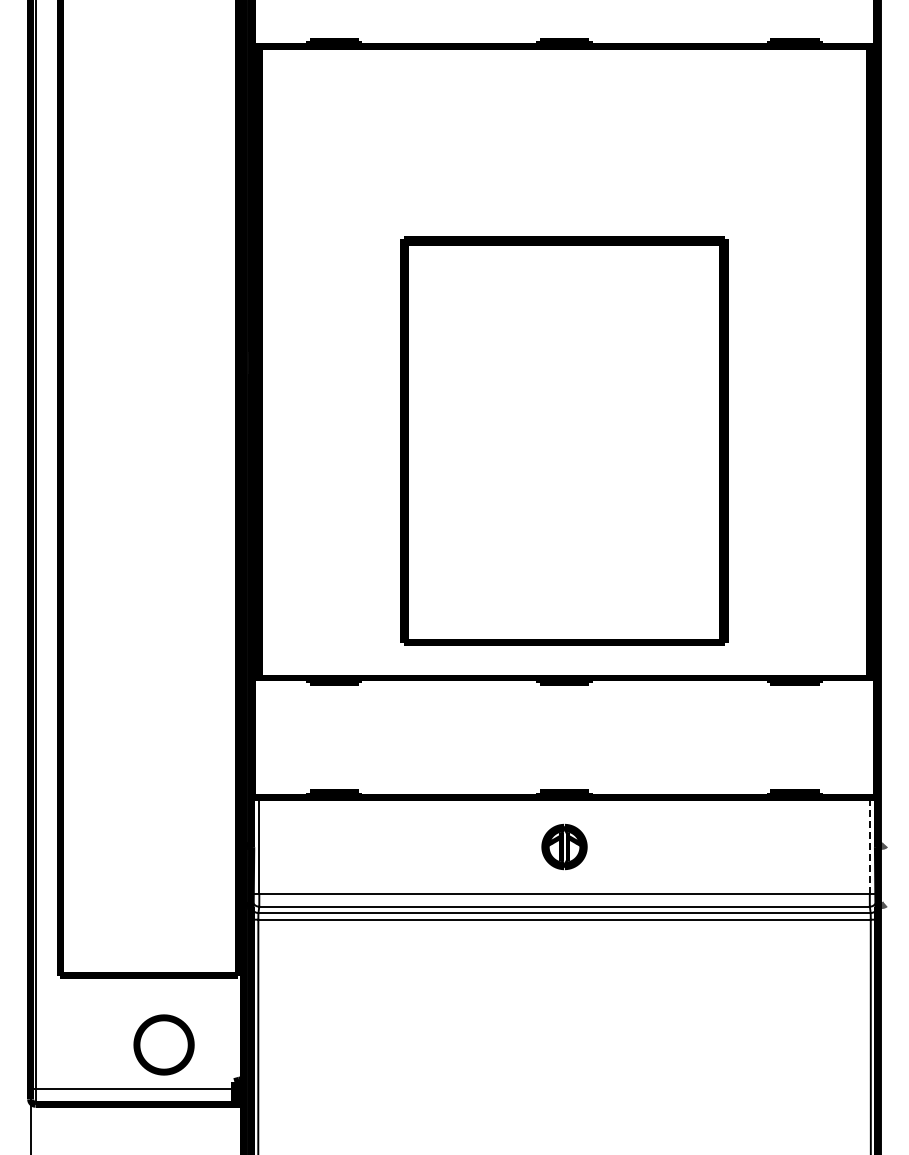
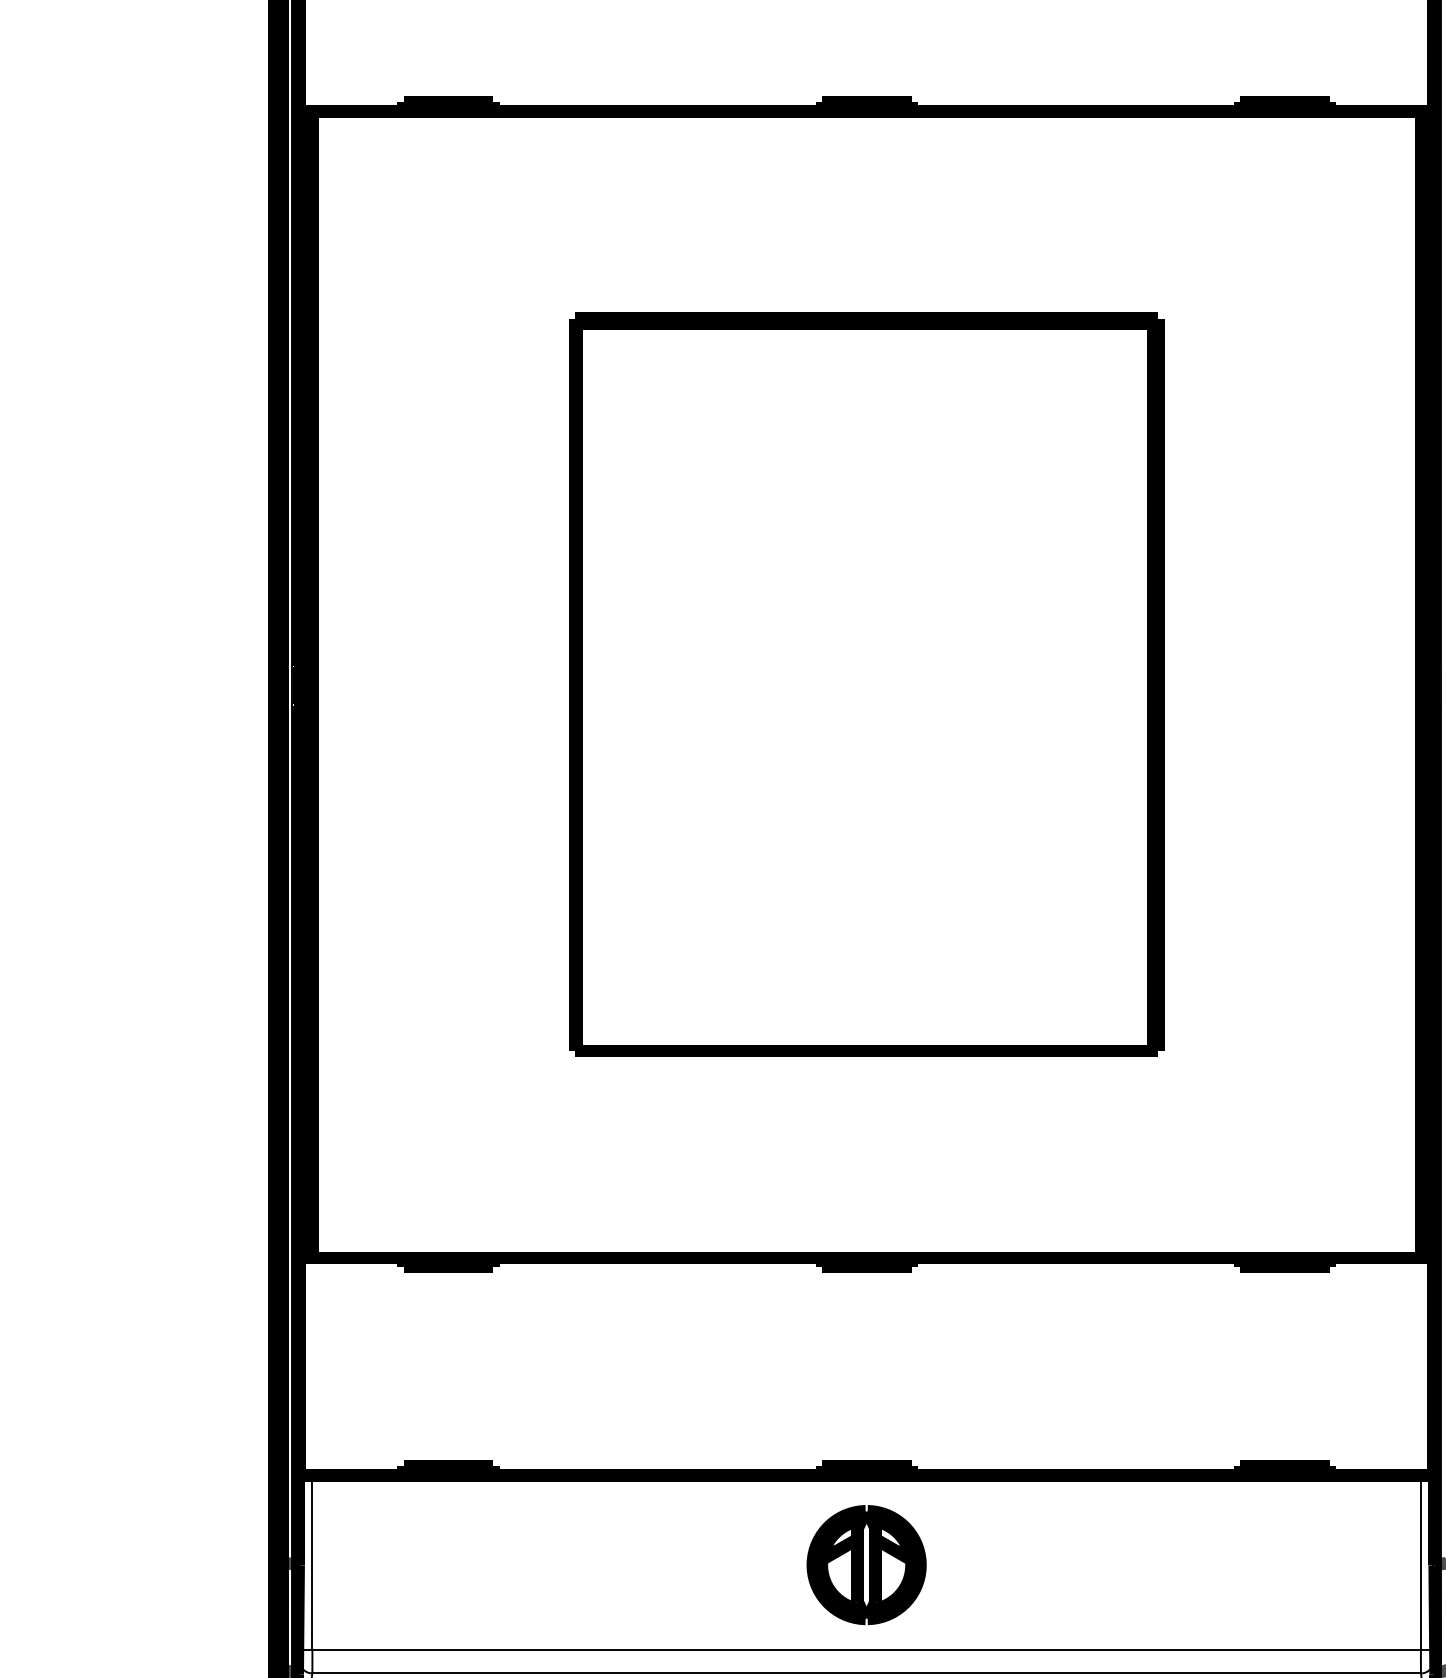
part: (564, 440) -> (866, 683), moved
line: (869, 845) -> (1420, 1562), dashed -> solid
part: (564, 846) -> (866, 1564), size x1.43

